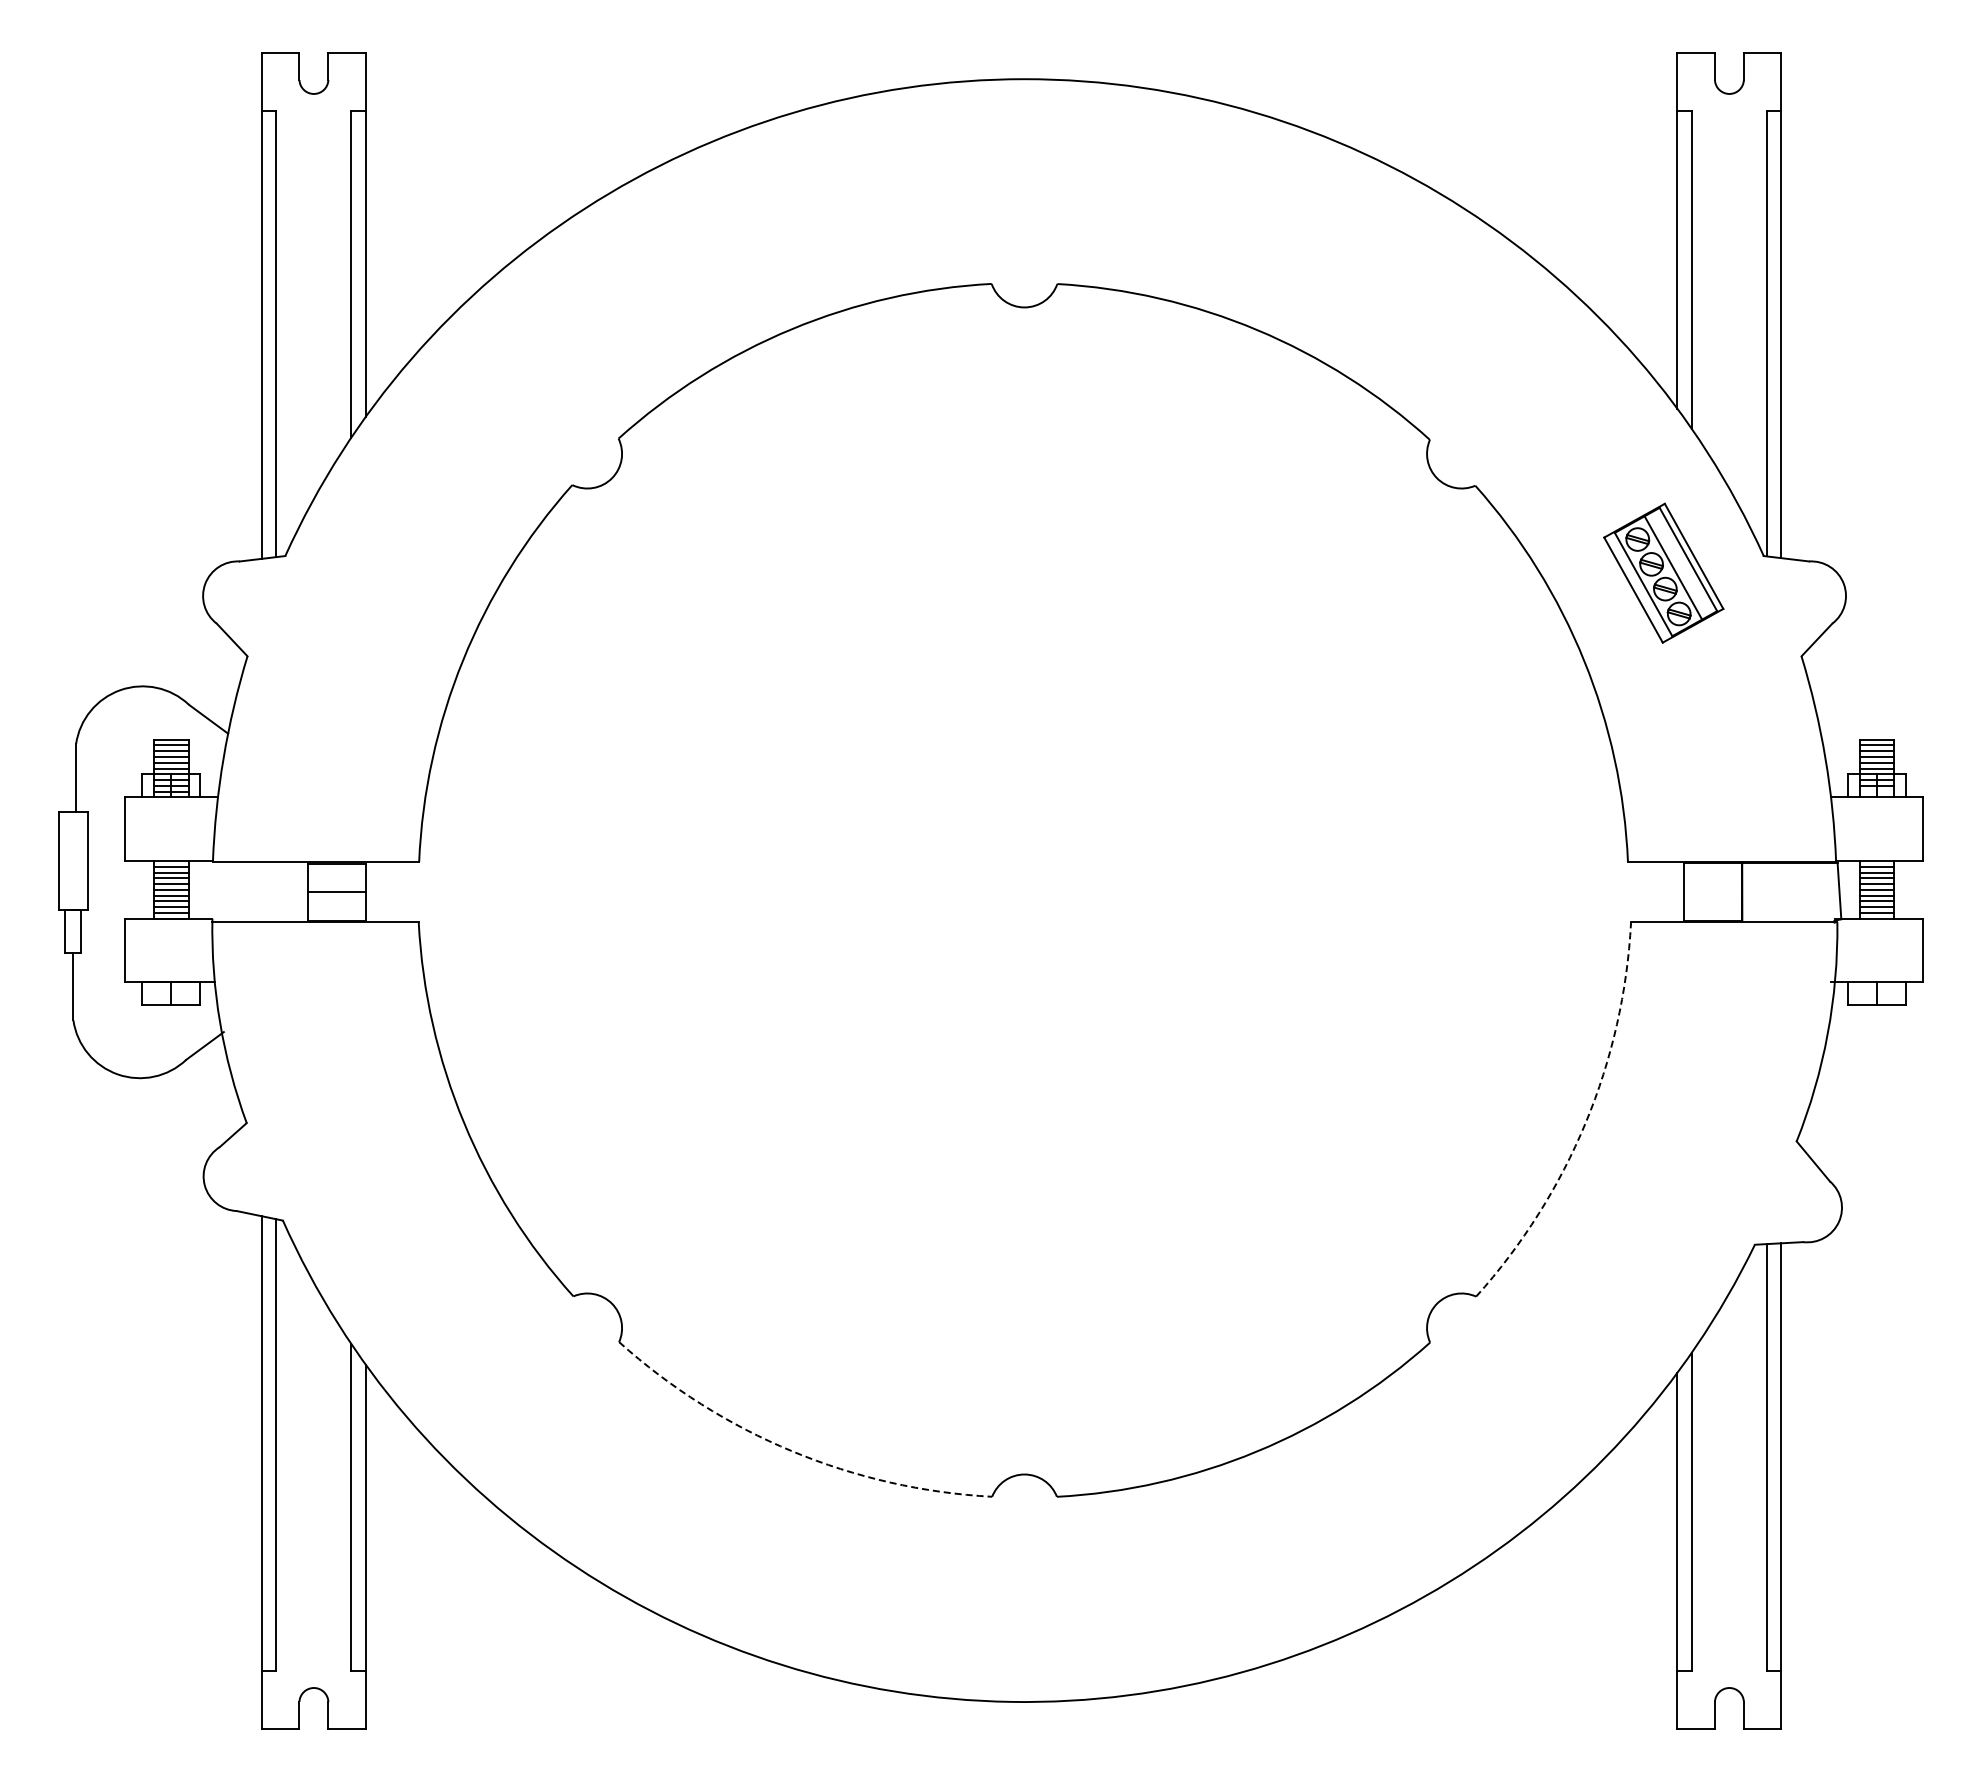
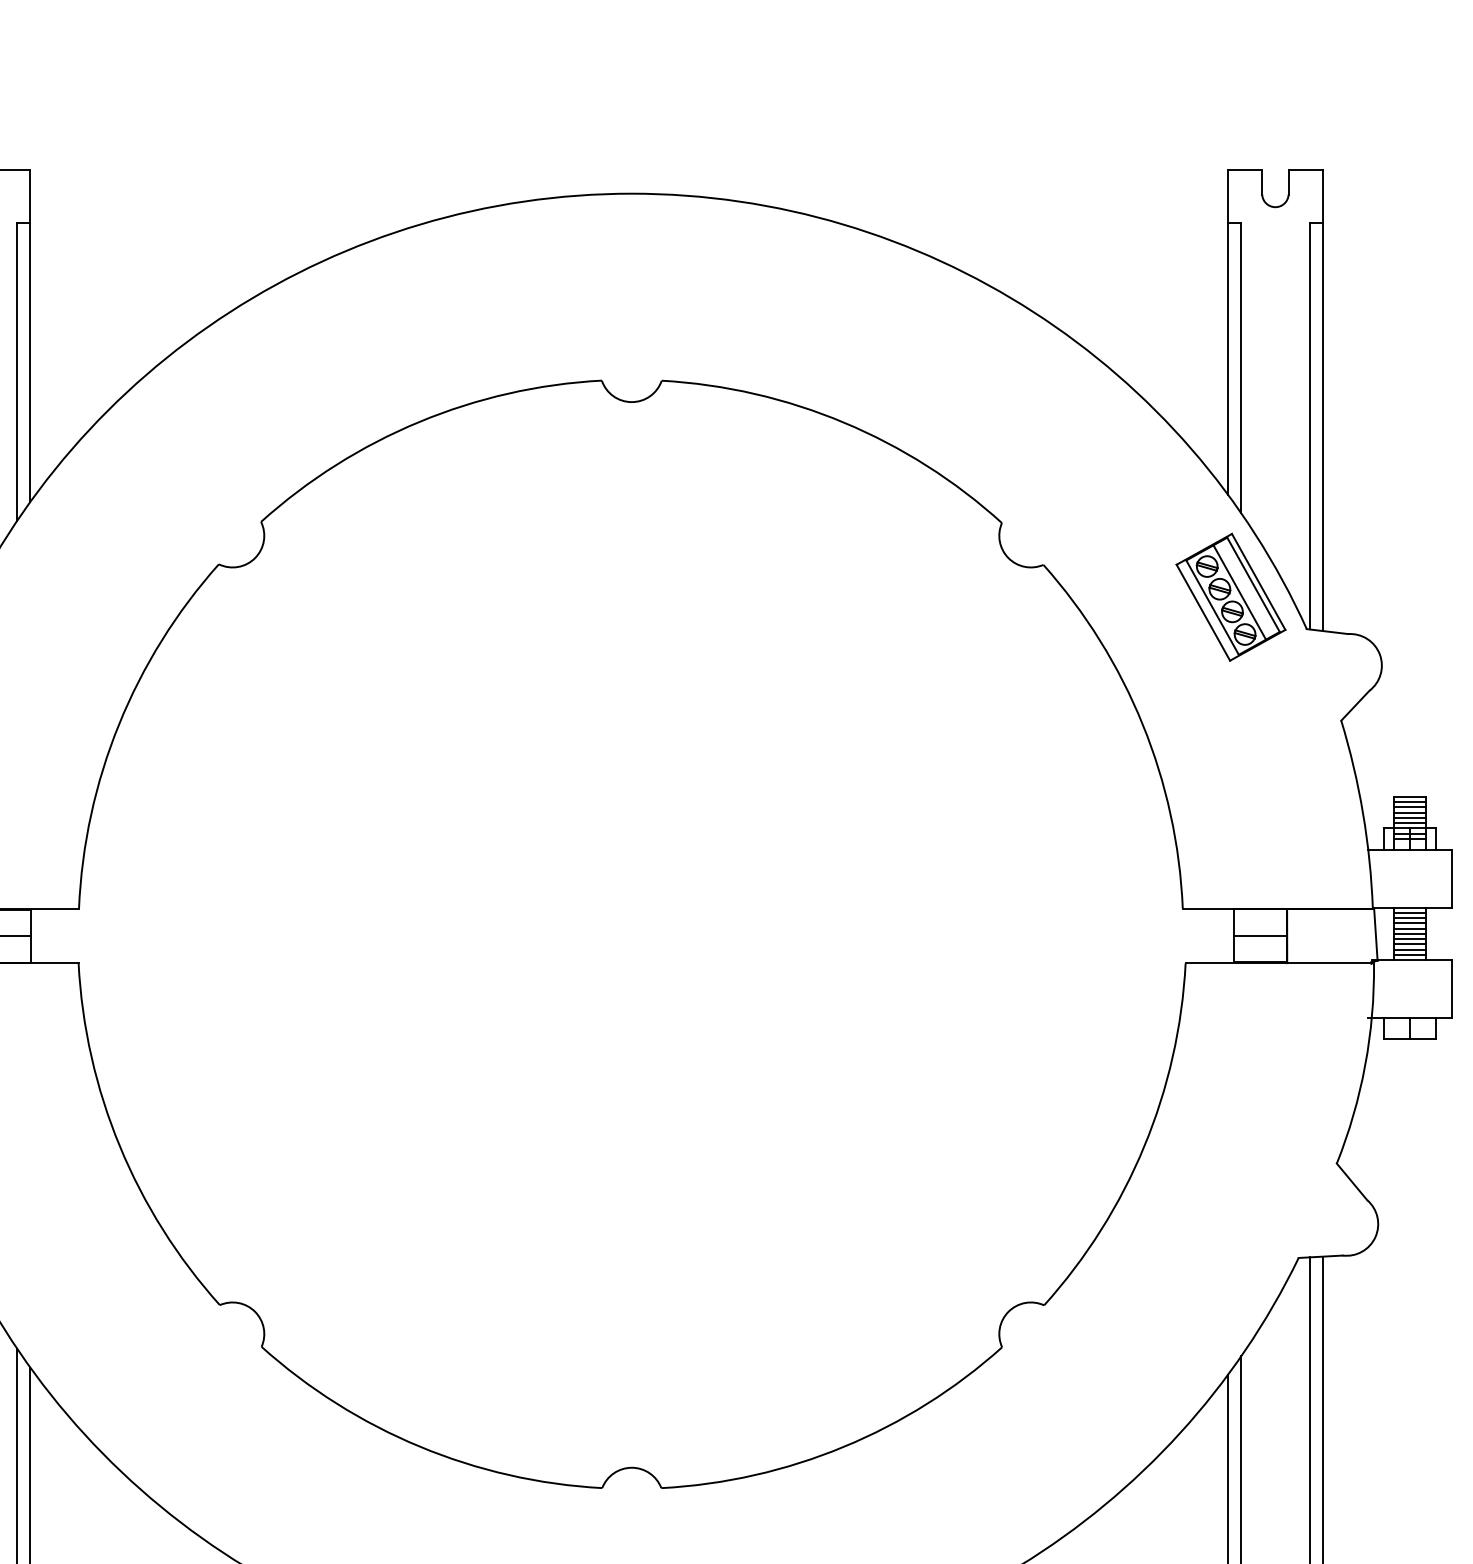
part: (1663, 572) -> (1230, 596), moved
line: (1712, 892) -> (1259, 936), added
arc: (1585, 1122) -> (1144, 1146), dashed -> solid
arc: (792, 1451) -> (419, 1446), dashed -> solid

